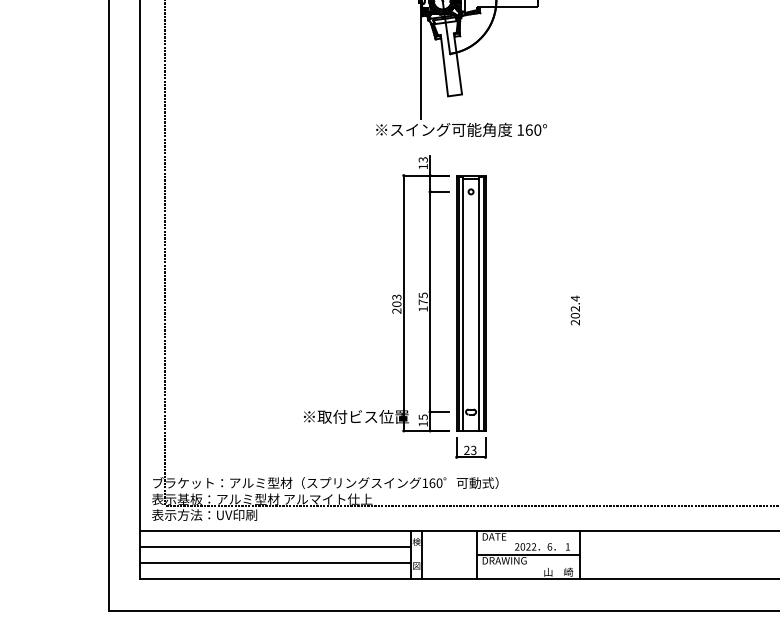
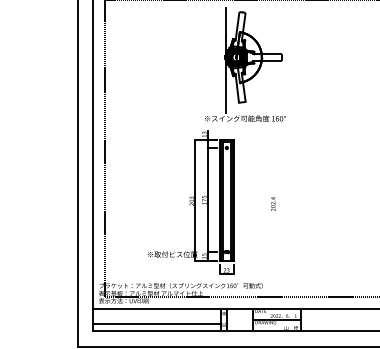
part: (394, 306) -> (190, 202), moved
text: (575, 309) -> (273, 203), moved
line: (275, 547) -> (157, 316), removed

